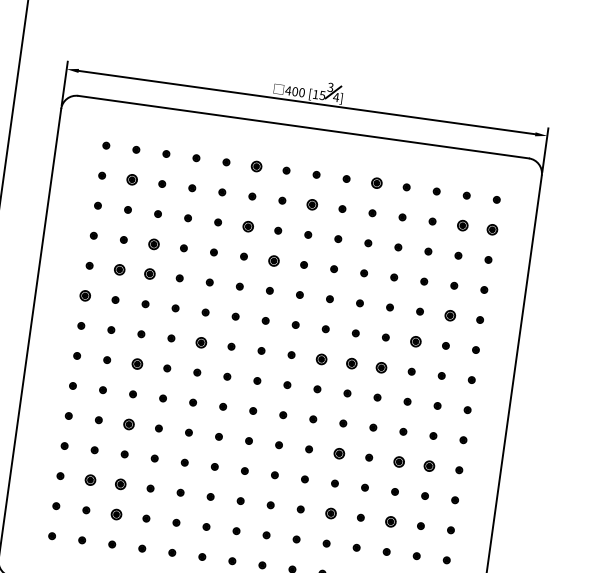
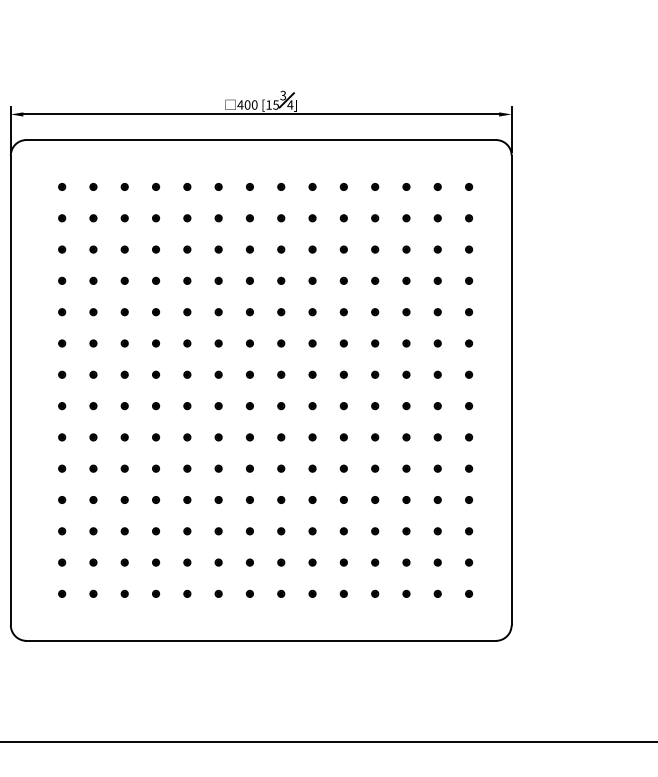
part: (256, 166) -> (218, 186), size x0.62
part: (132, 180) -> (93, 218), size x0.62
part: (376, 182) -> (343, 186), size x0.62
part: (312, 205) -> (281, 218), size x0.62
part: (462, 225) -> (437, 218), size x0.62
part: (248, 226) -> (218, 249), size x0.62
part: (493, 230) -> (469, 218), size x0.62
part: (153, 243) -> (124, 280), size x0.62
part: (273, 260) -> (249, 280), size x0.62
part: (119, 270) -> (93, 312), size x0.62
part: (149, 274) -> (124, 312), size x0.62
part: (85, 295) -> (62, 343), size x0.62
part: (449, 316) -> (437, 312), size x0.62
part: (415, 341) -> (406, 343), size x0.62
part: (201, 342) -> (187, 374), size x0.62
part: (321, 358) -> (312, 374), size x0.62
part: (351, 363) -> (343, 374), size x0.62
part: (136, 364) -> (124, 406), size x0.62
part: (382, 367) -> (375, 374), size x0.62
part: (128, 424) -> (124, 468), size x0.62
part: (338, 453) -> (343, 468), size x0.62
part: (399, 461) -> (406, 468), size x0.62
part: (429, 465) -> (437, 468), size x0.62
part: (90, 480) -> (93, 531), size x0.62
part: (120, 484) -> (124, 531), size x0.62
part: (330, 513) -> (343, 531), size x0.62
part: (116, 514) -> (124, 562), size x0.62
part: (390, 522) -> (406, 531), size x0.62

